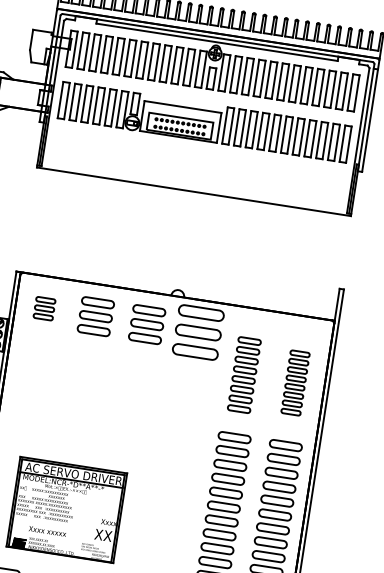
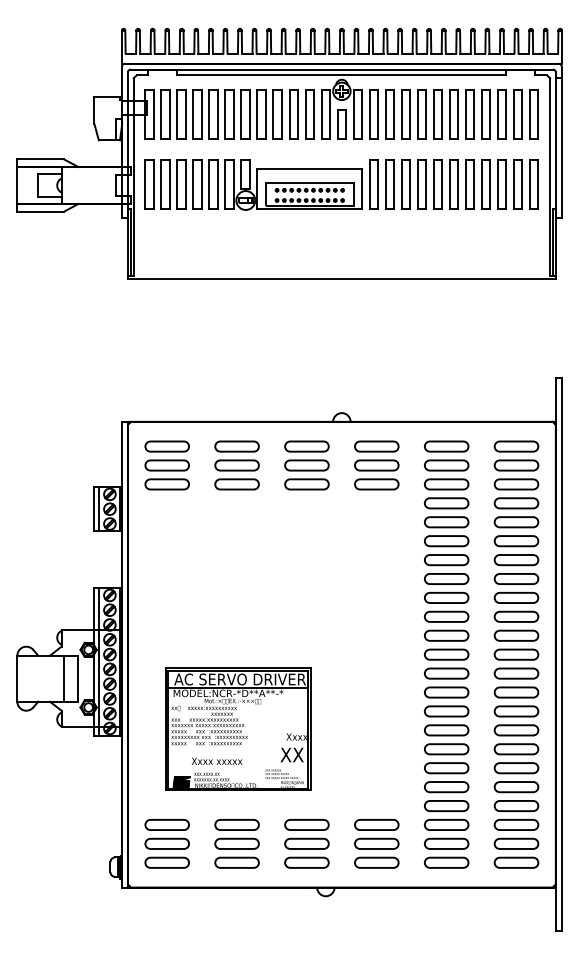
part: (44, 308) -> (166, 465), size x1.67
part: (198, 332) -> (376, 465), size x0.71
part: (244, 374) -> (446, 512), size x1.43
part: (295, 382) -> (516, 512), size x1.67

